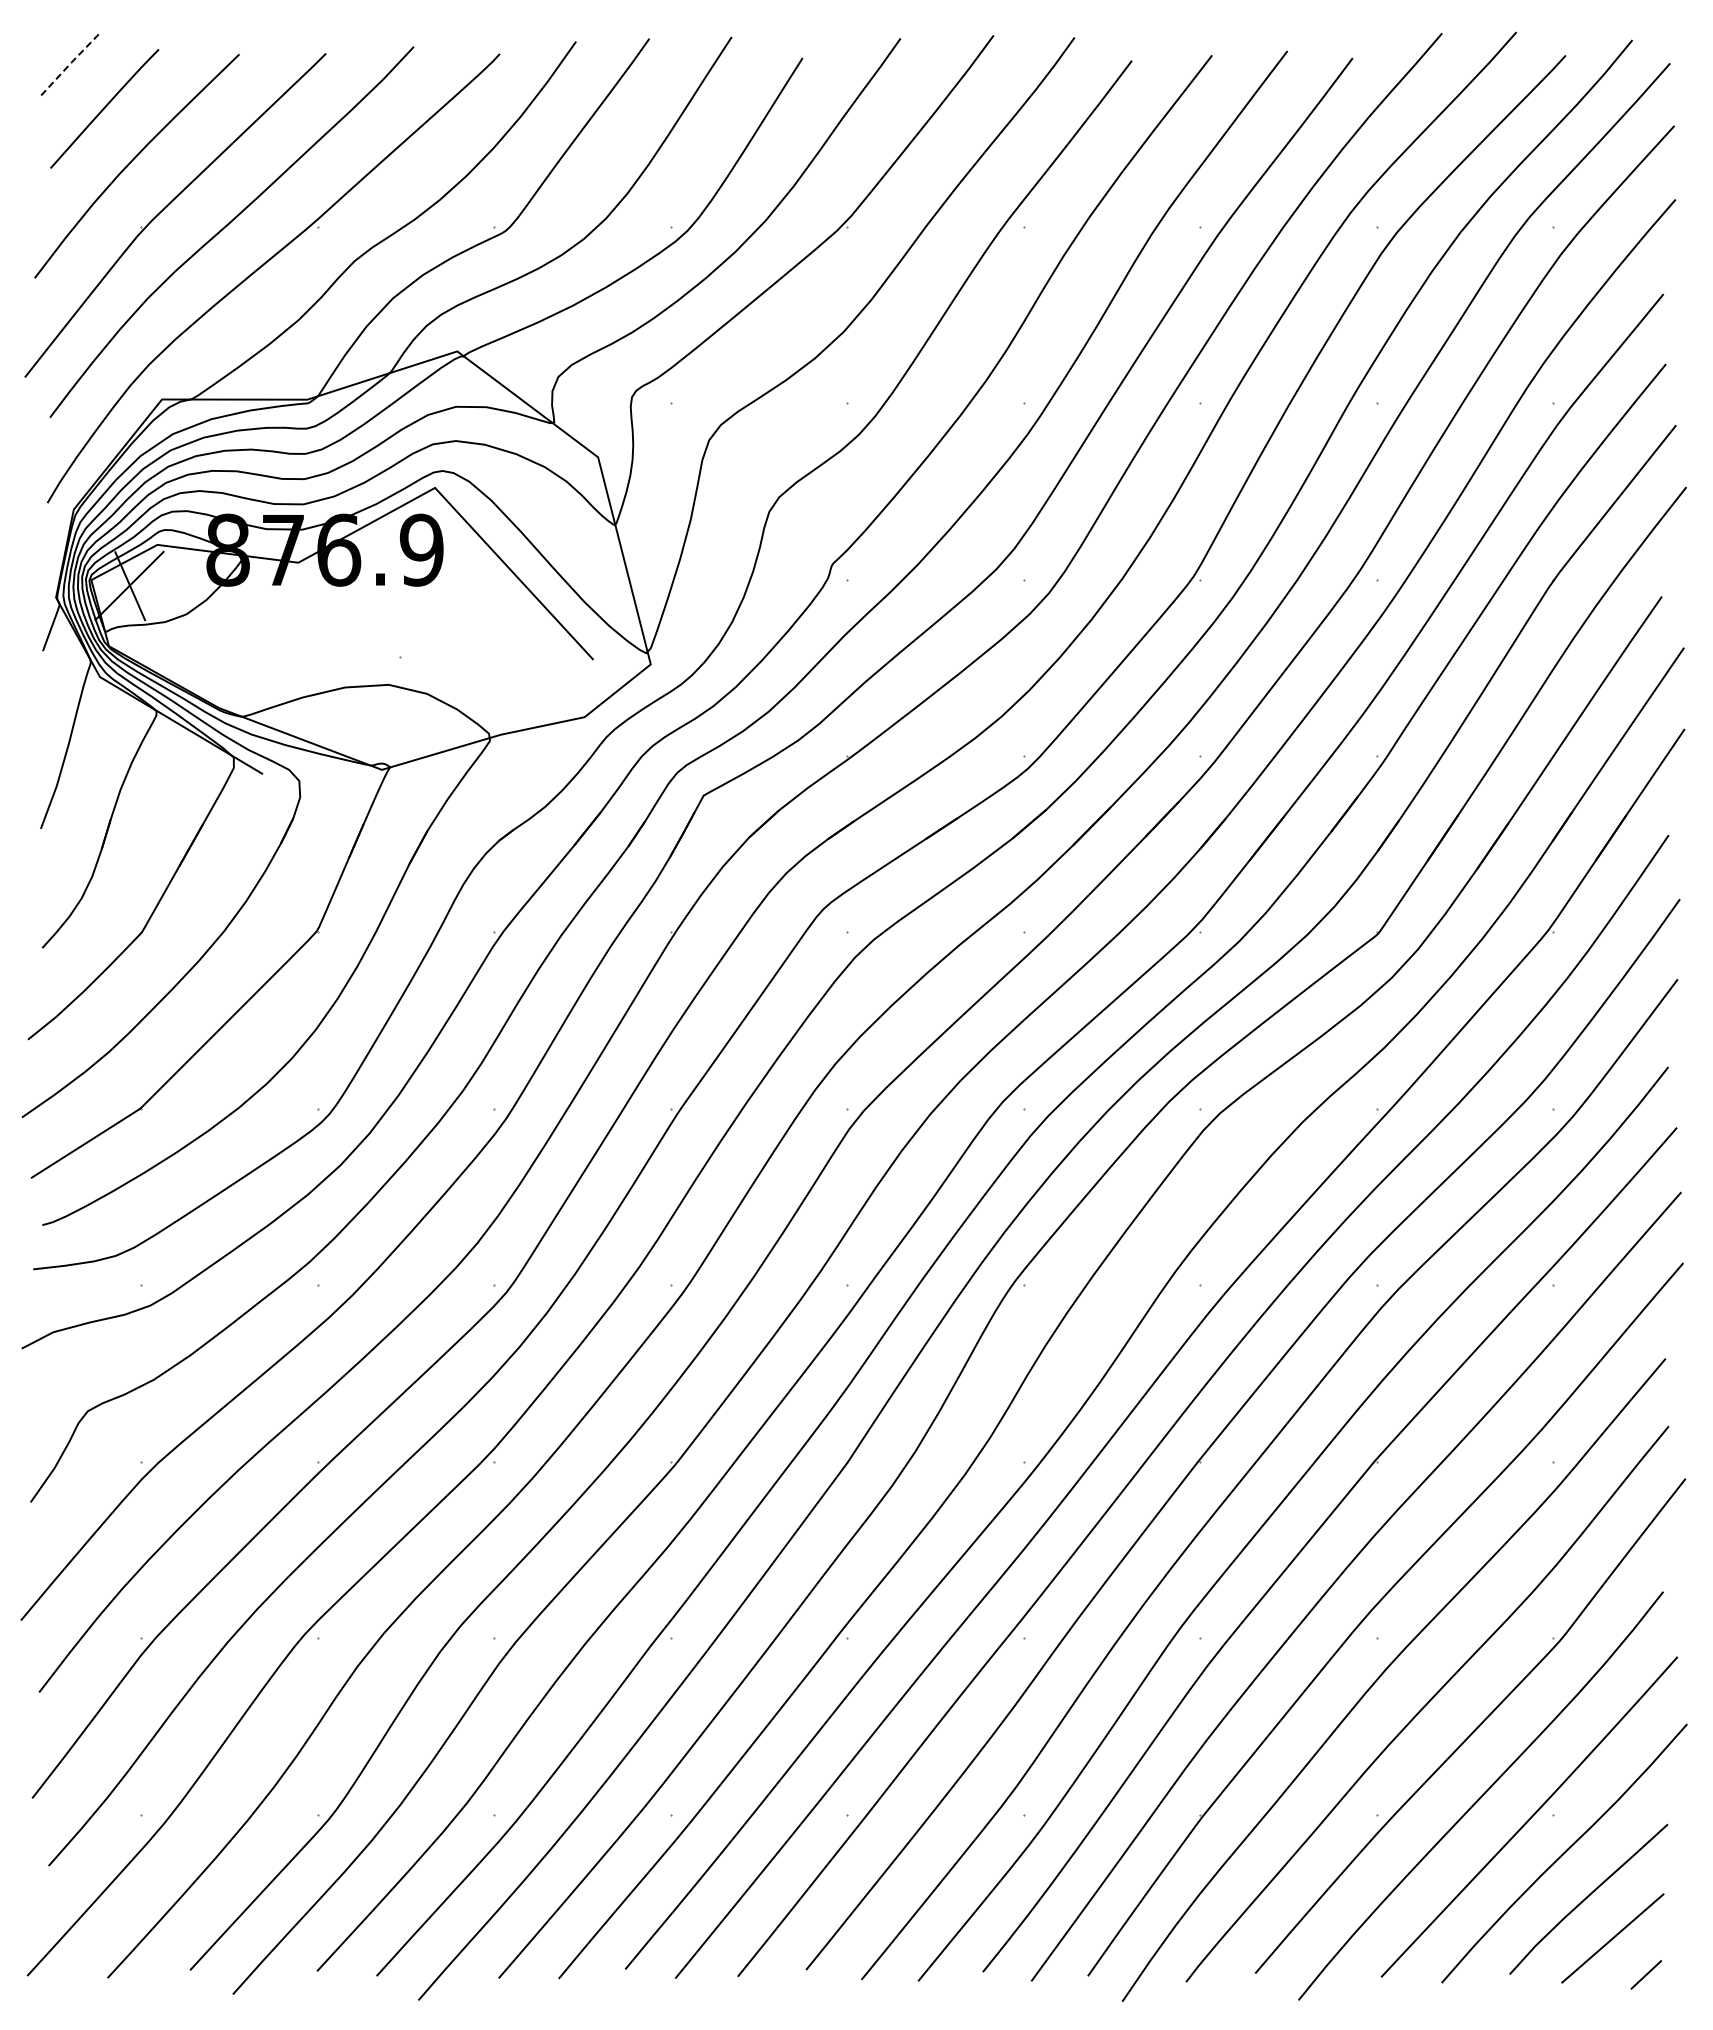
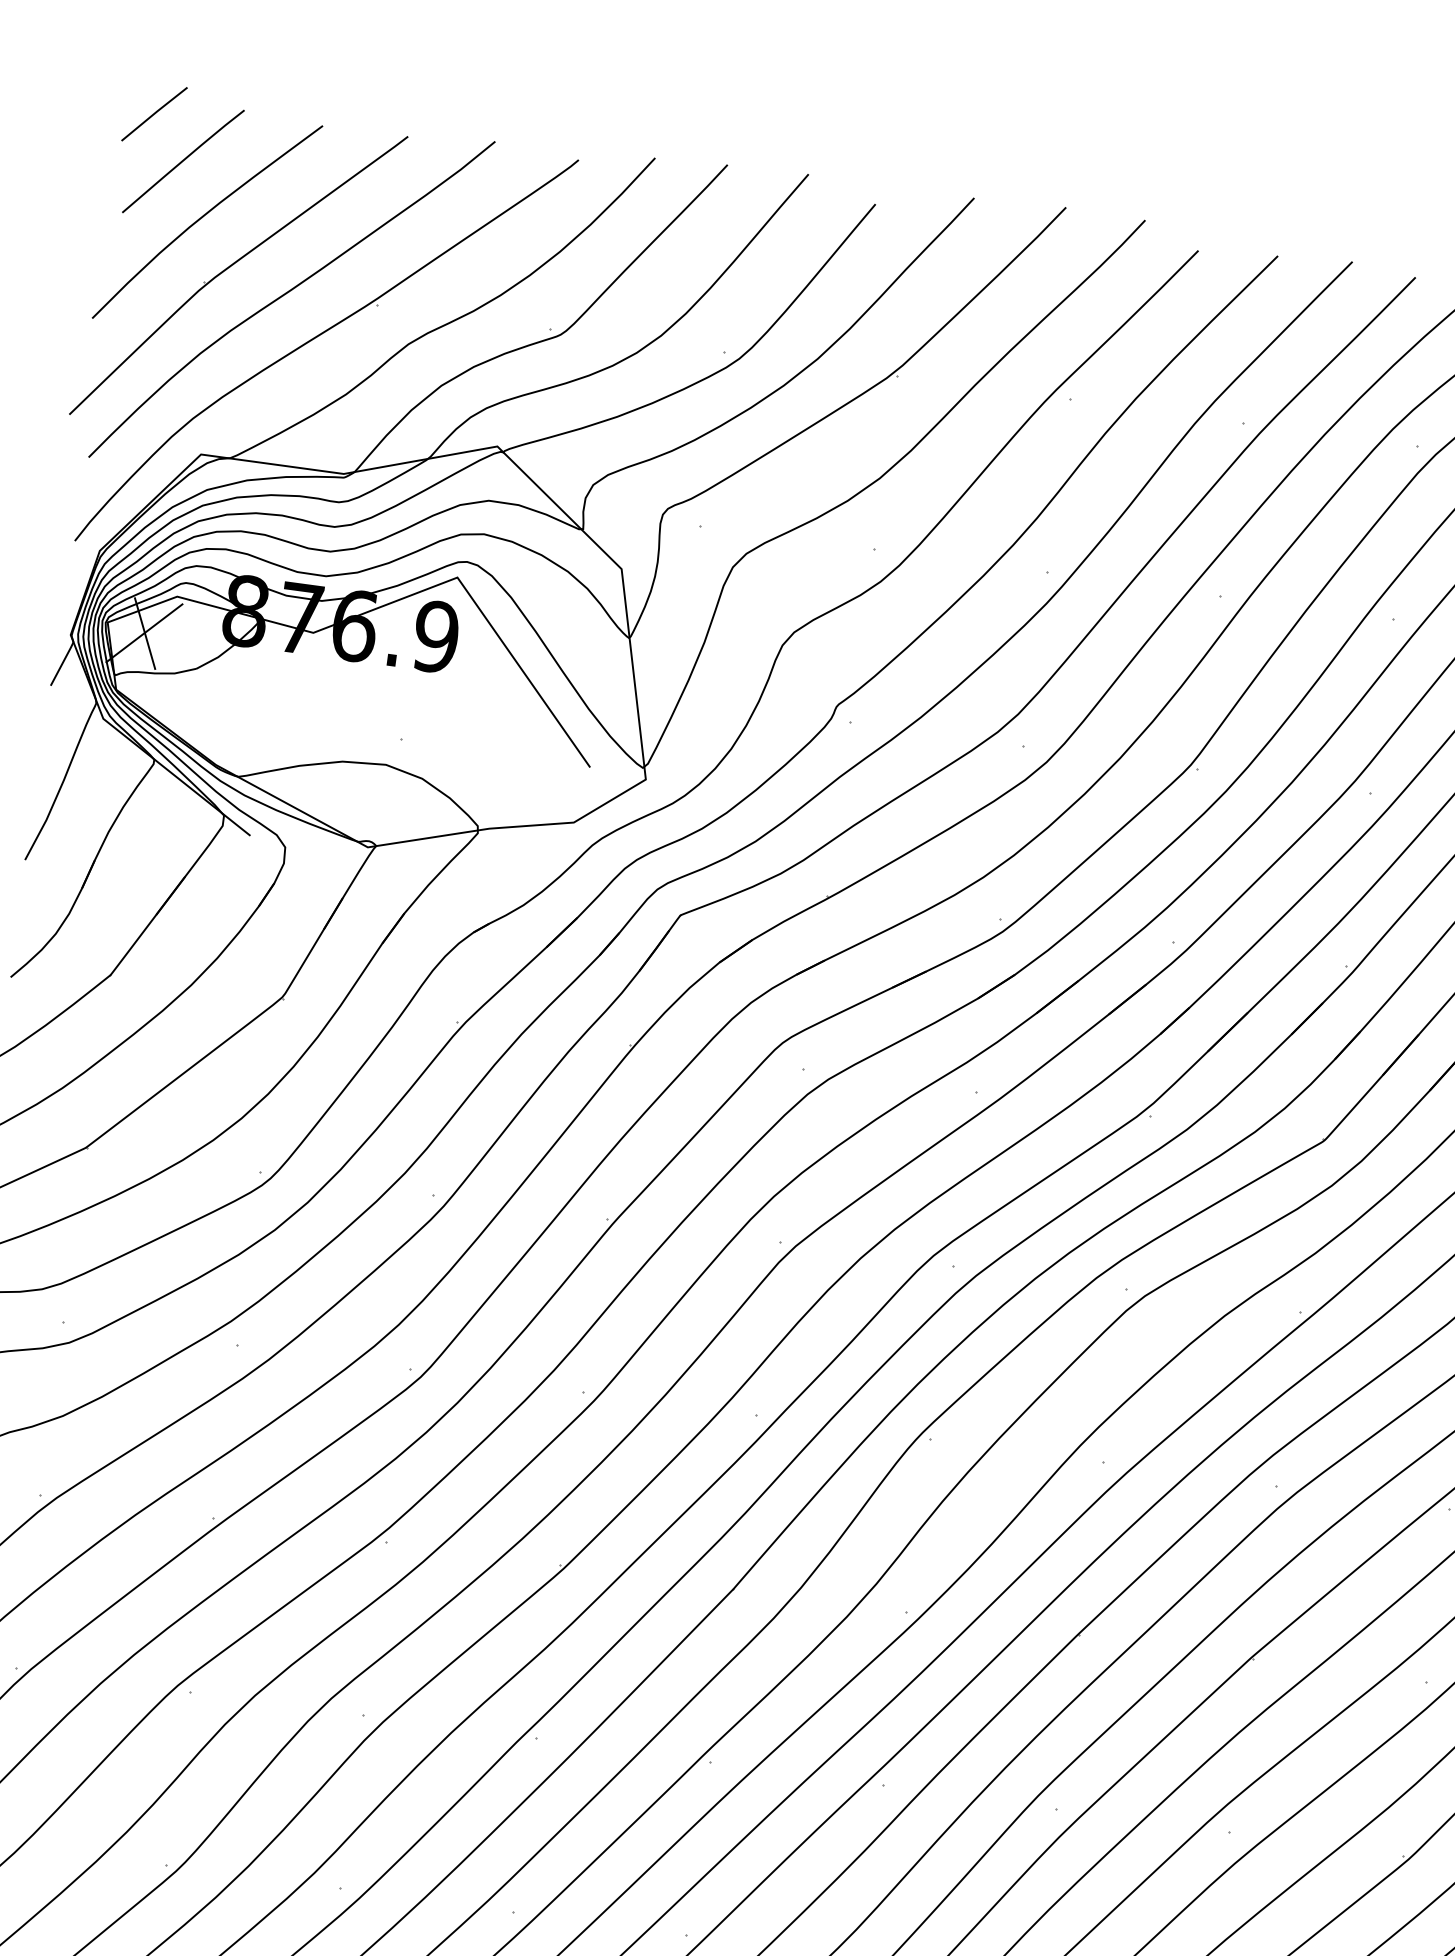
line: (69, 65) -> (154, 114), dashed -> solid

